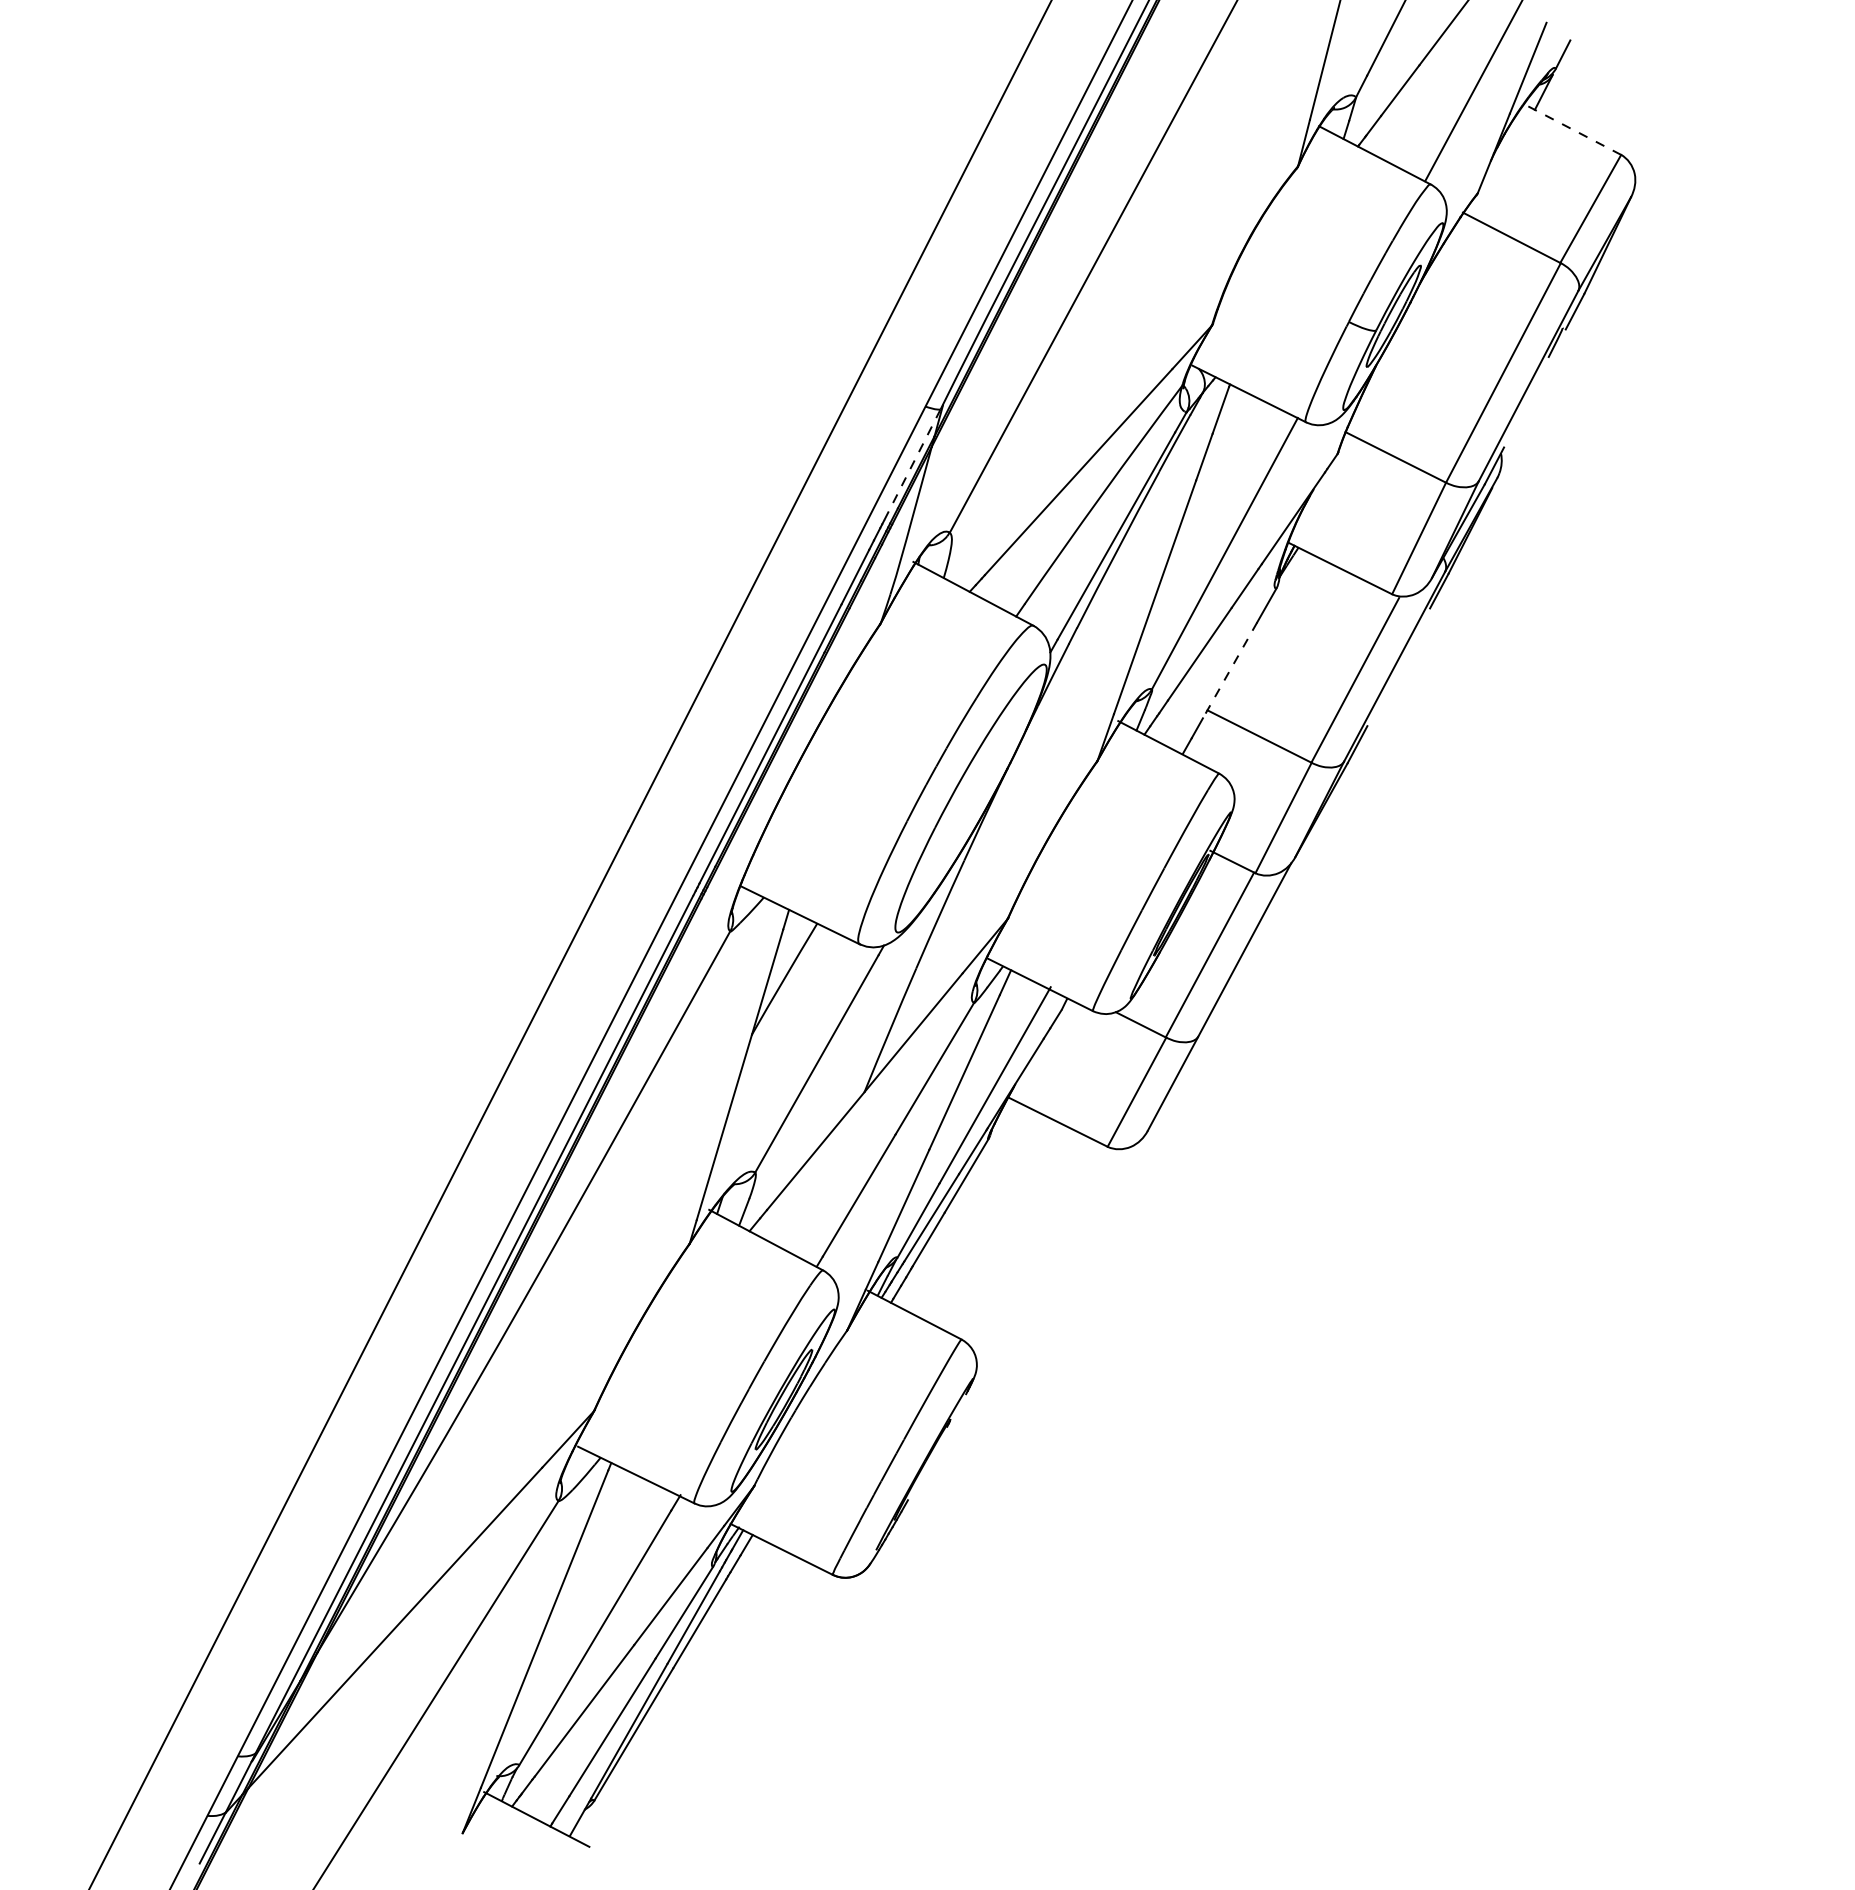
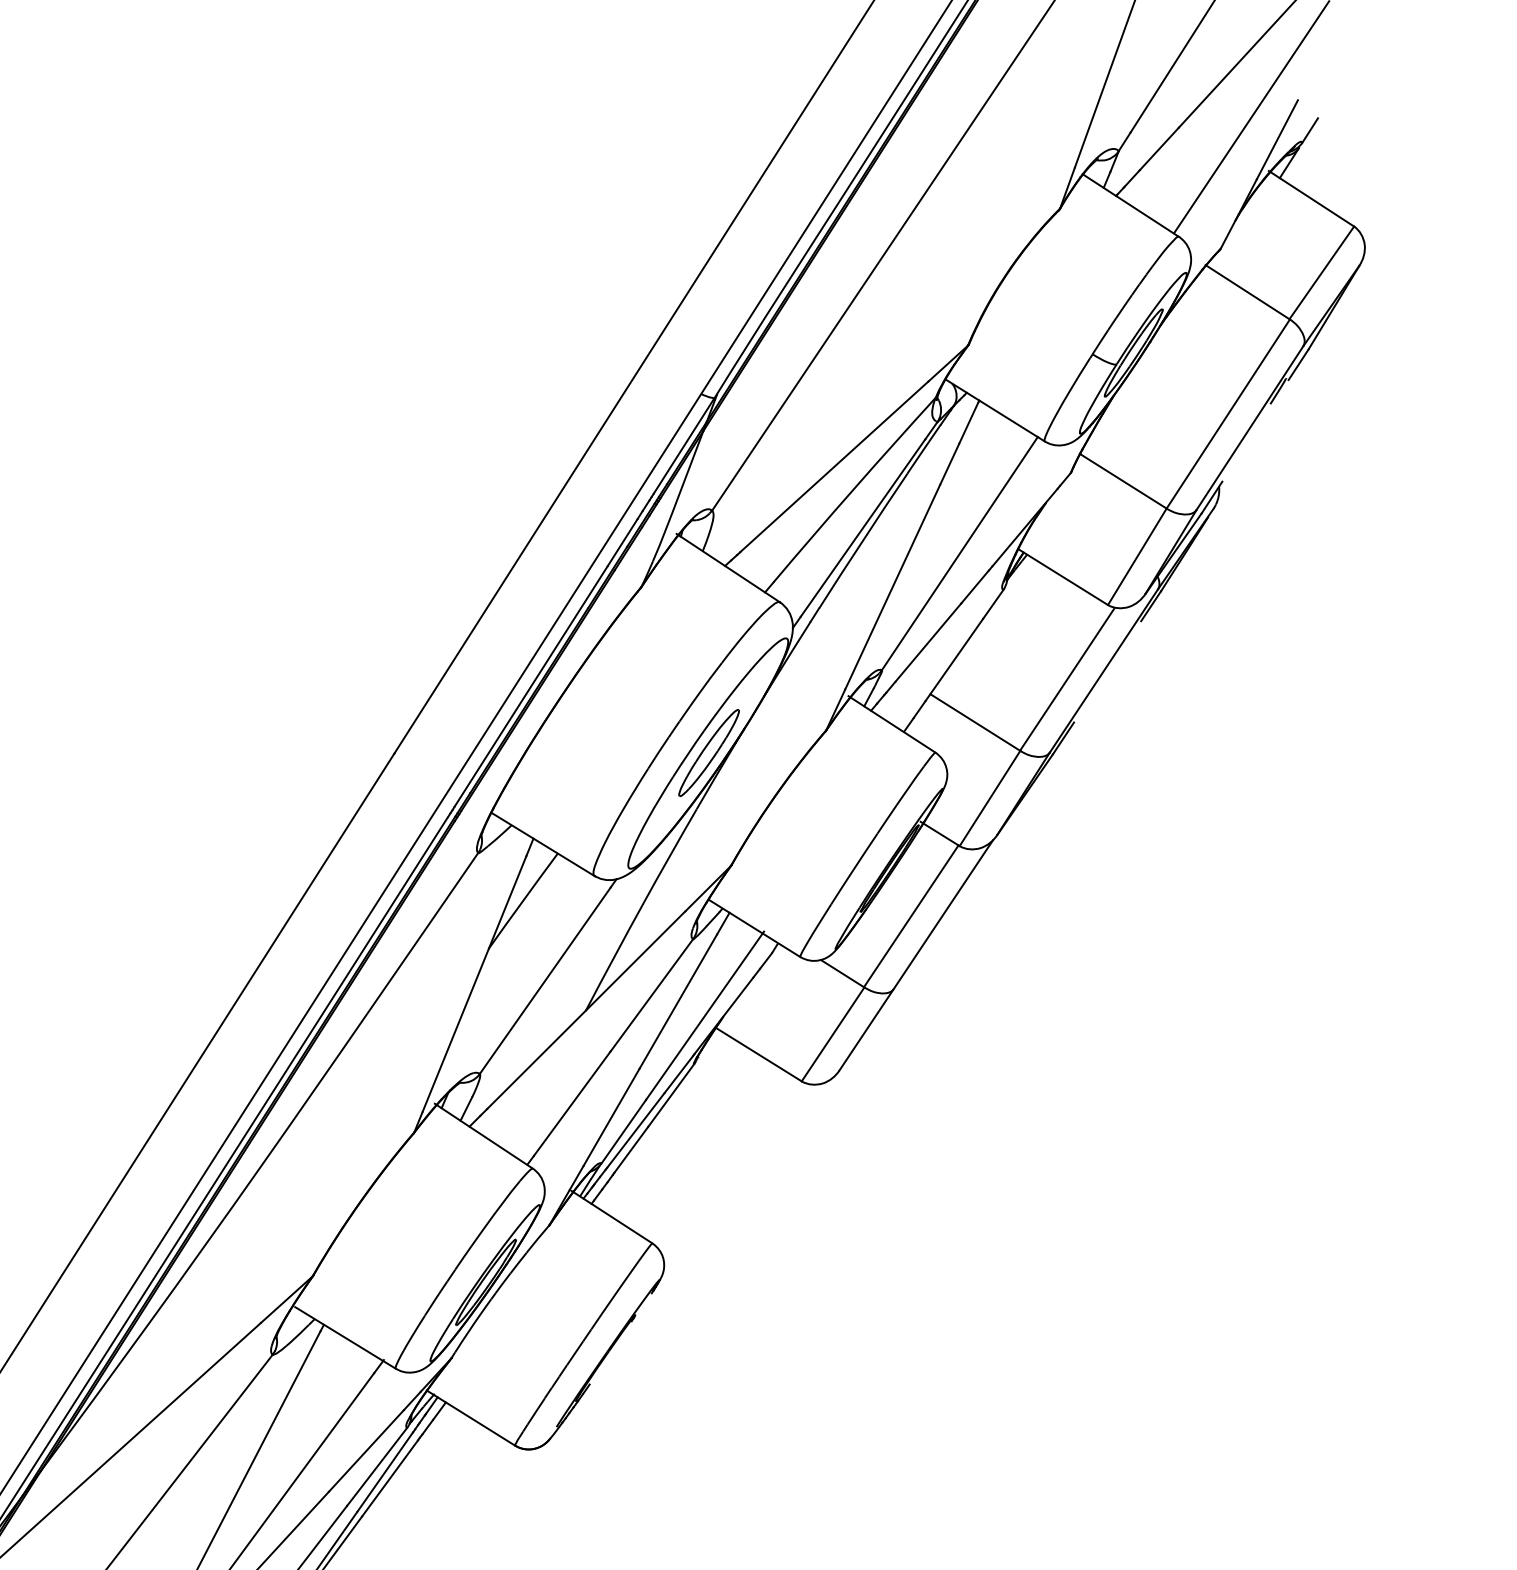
line: (1571, 129) -> (1311, 199), dashed -> solid
line: (912, 465) -> (684, 446), dashed -> solid
line: (1229, 670) -> (953, 659), dashed -> solid
part: (971, 797) -> (708, 752), added

